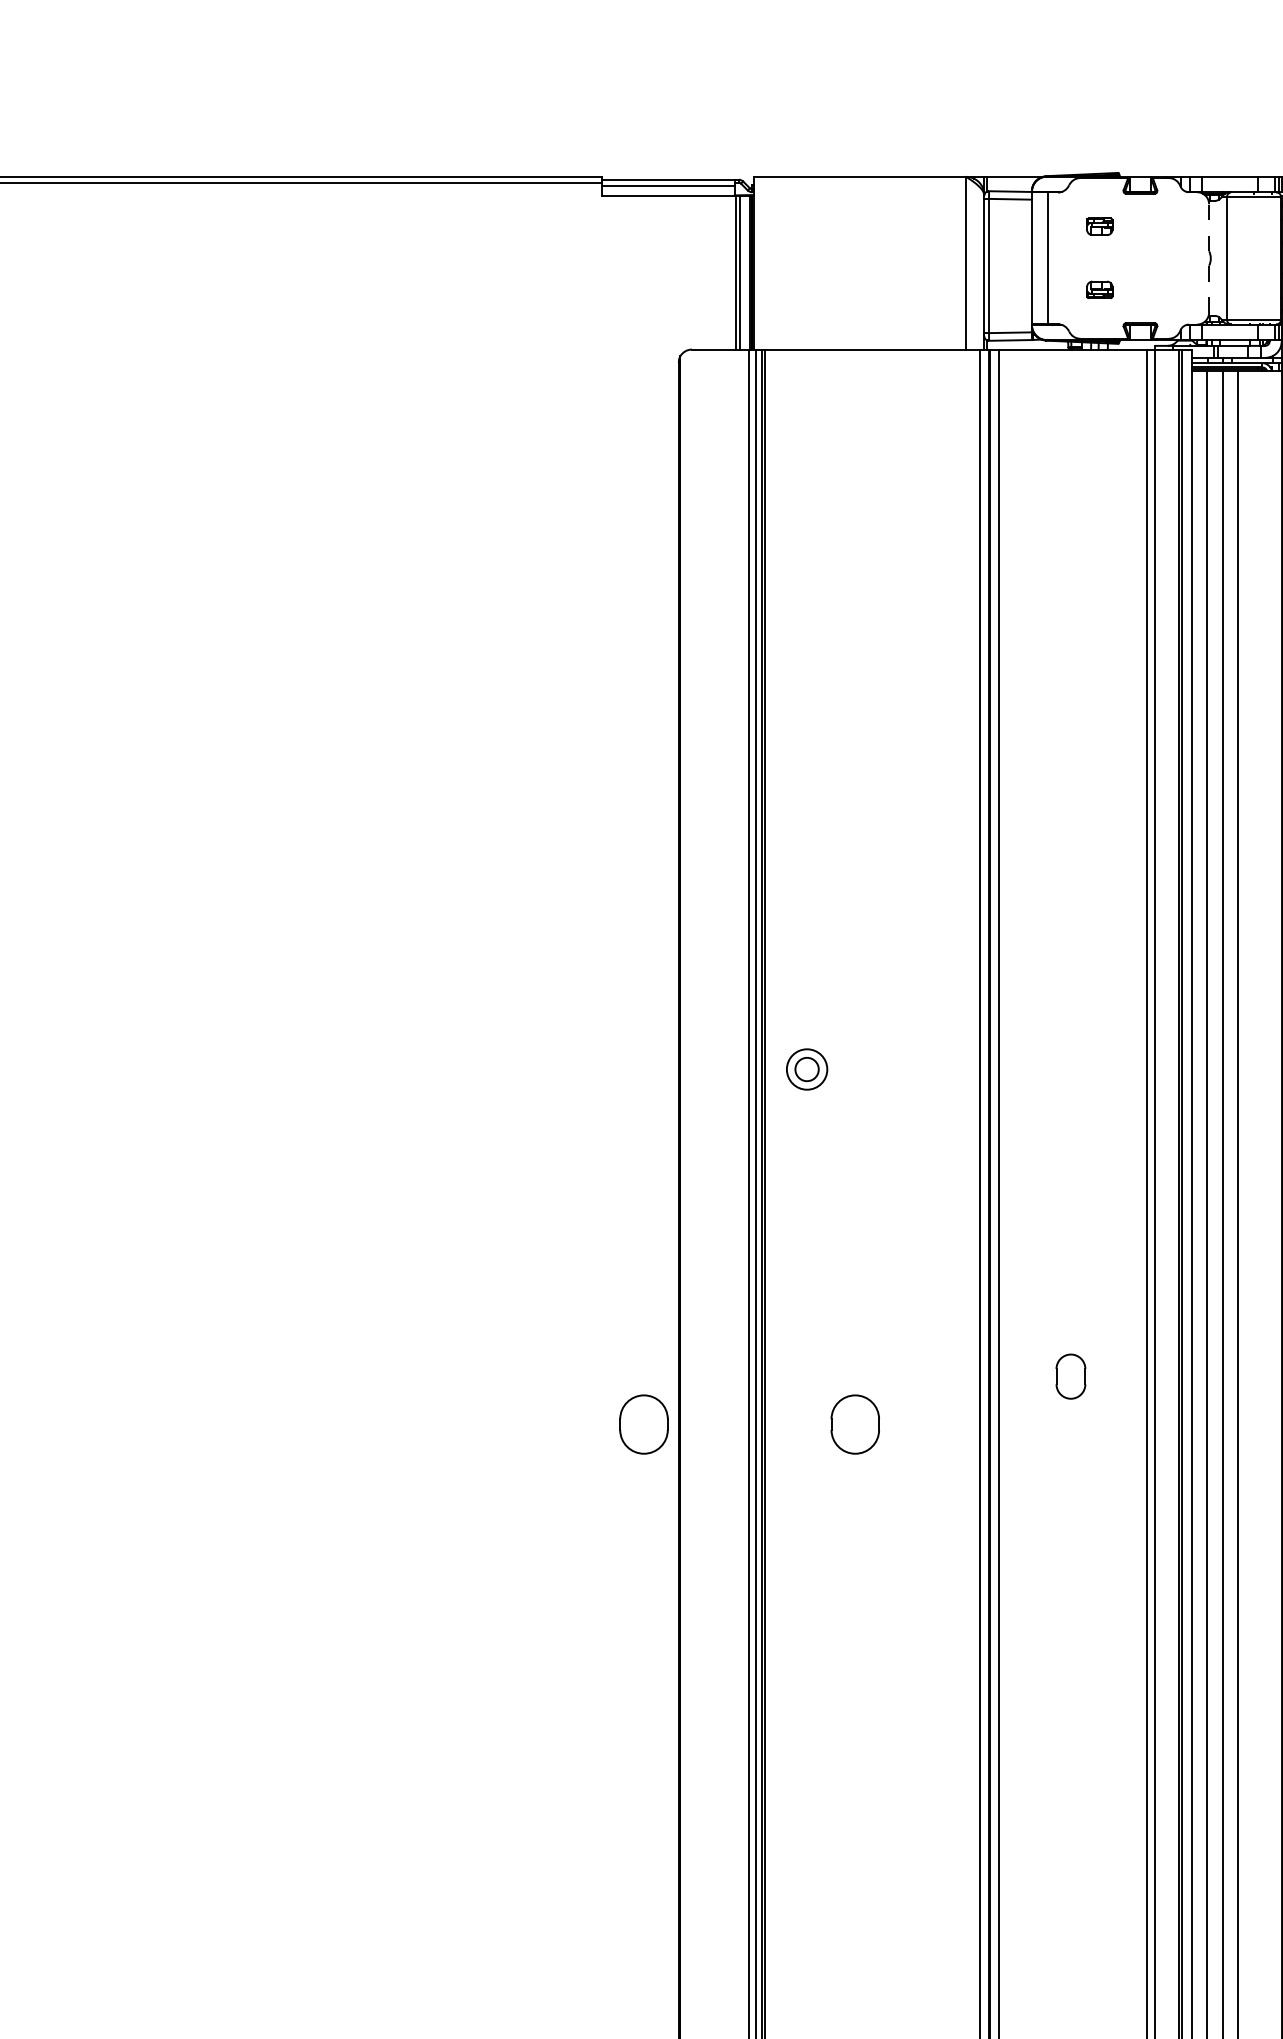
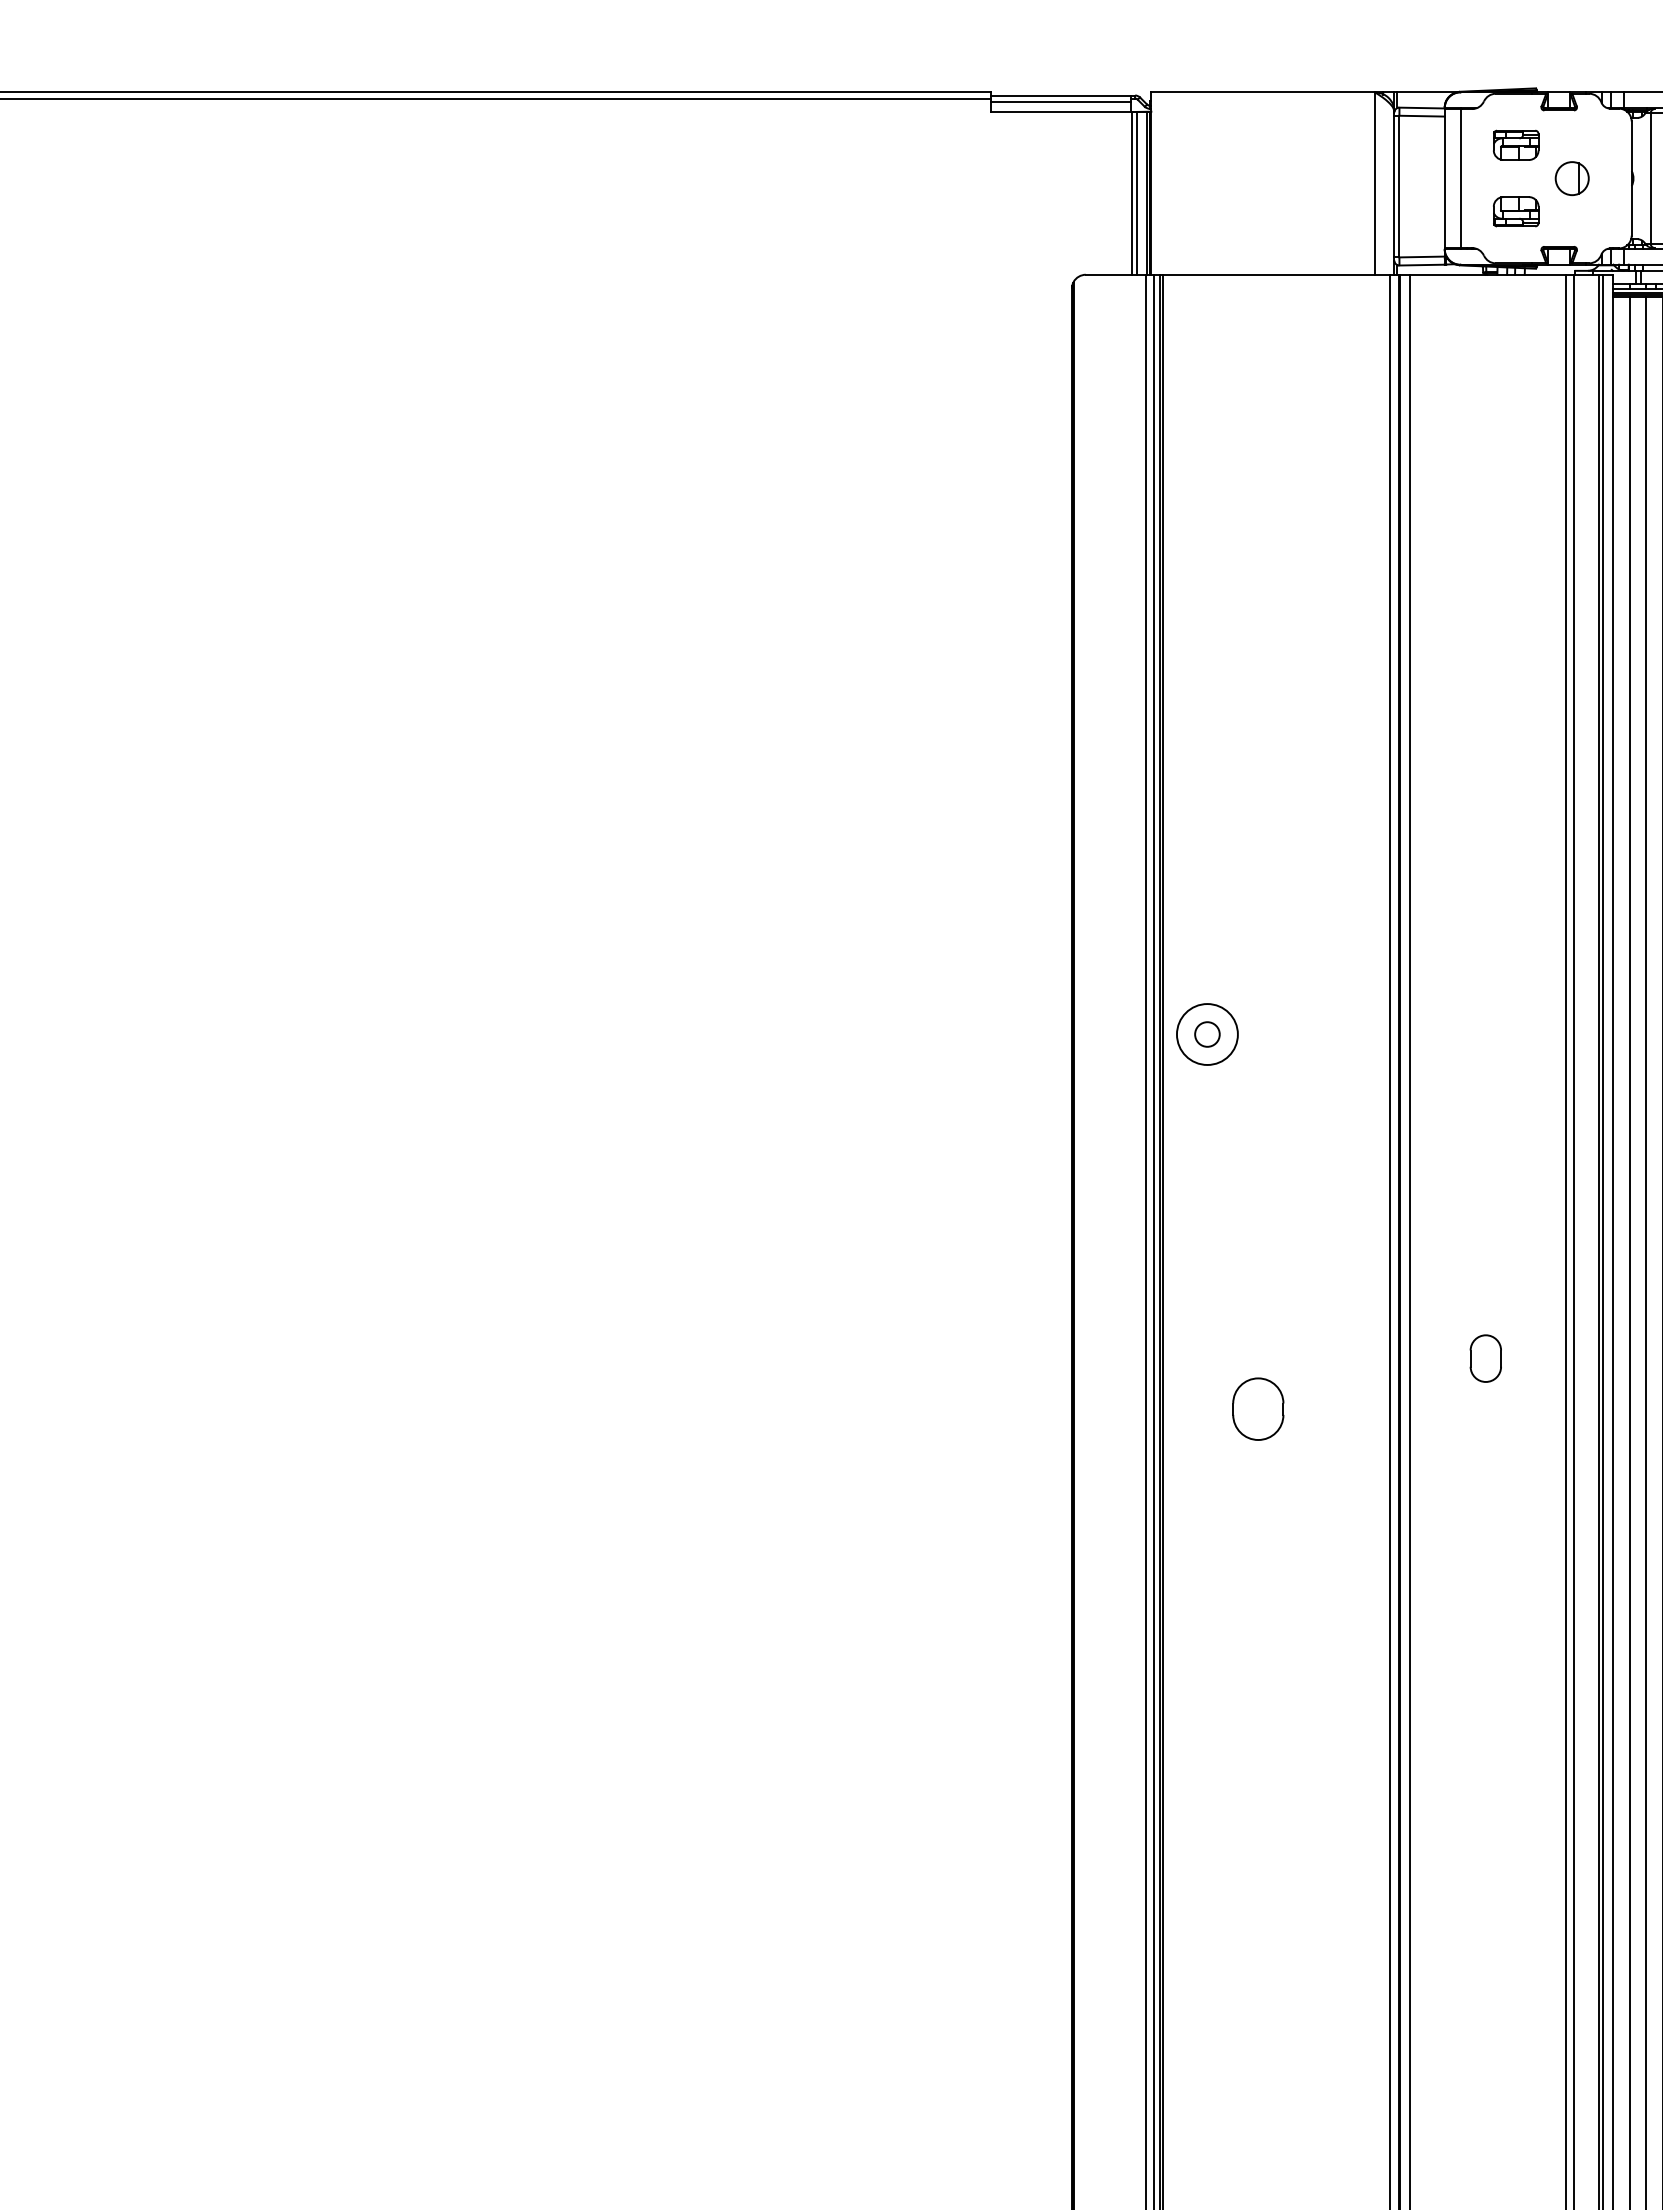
part: (1099, 226) -> (1516, 144), size x1.67
part: (1152, 258) -> (1571, 178), added
line: (1208, 258) -> (1631, 178), dashed -> solid
part: (1099, 289) -> (1516, 211), size x1.67
circle: (806, 1069) -> (1206, 1034), size x1.43
part: (644, 1423) -> (1035, 1408), removed

